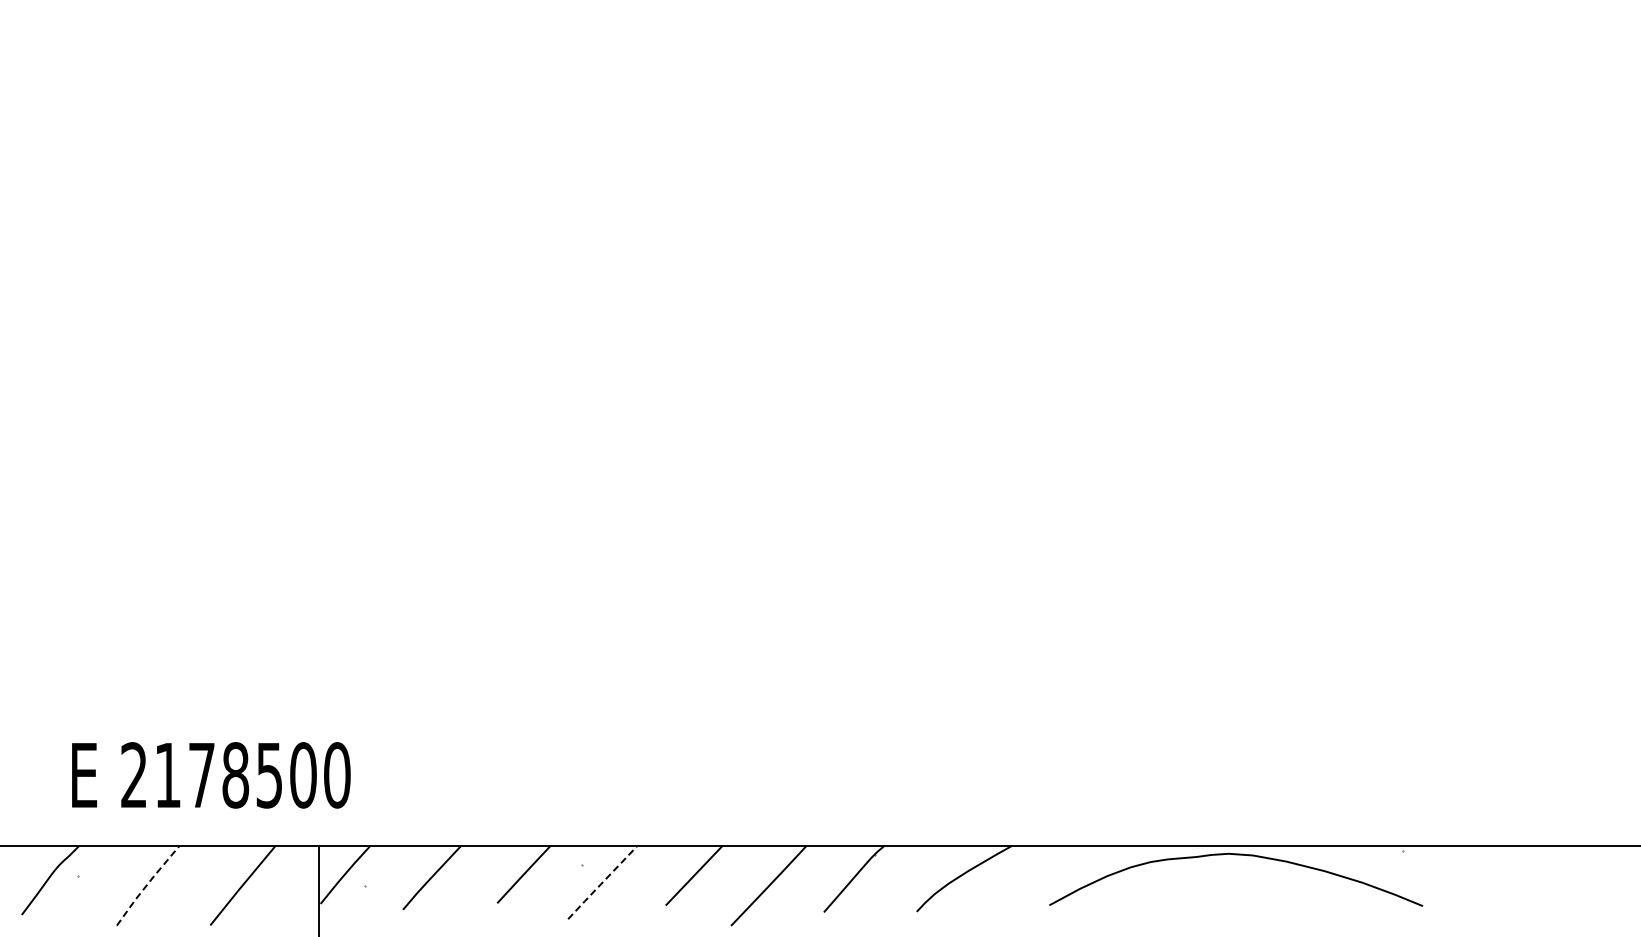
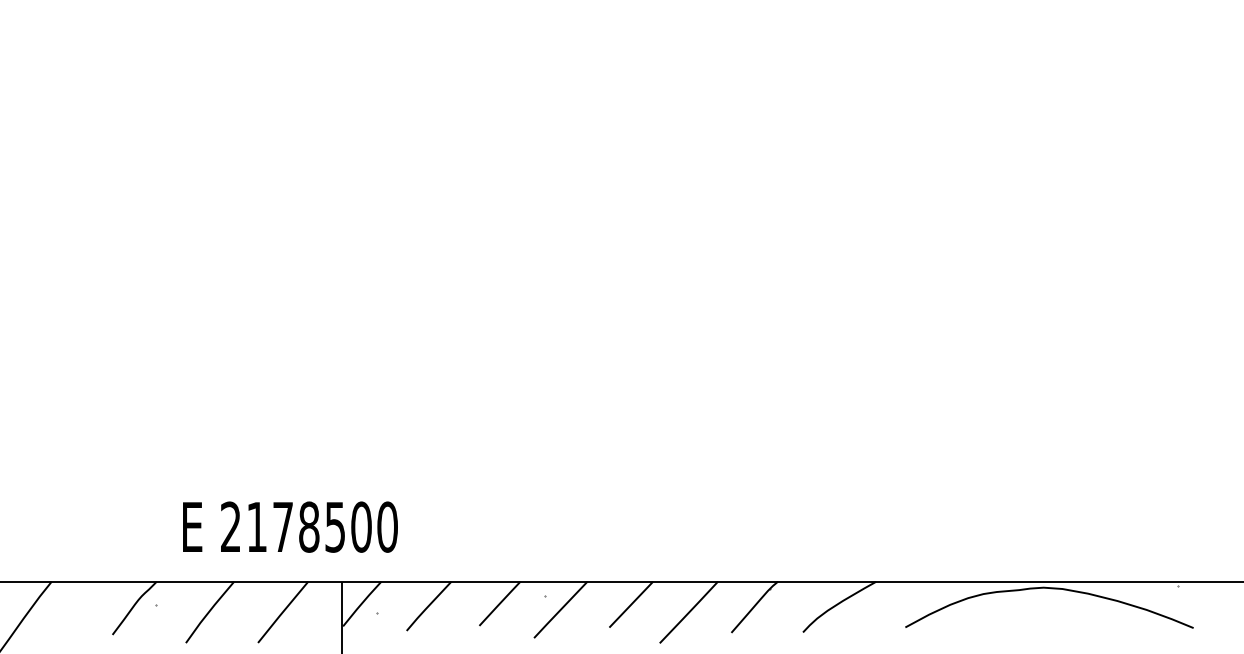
text: (211, 775) -> (290, 527), moved
line: (602, 882) -> (560, 609), dashed -> solid
line: (147, 884) -> (209, 611), dashed -> solid

